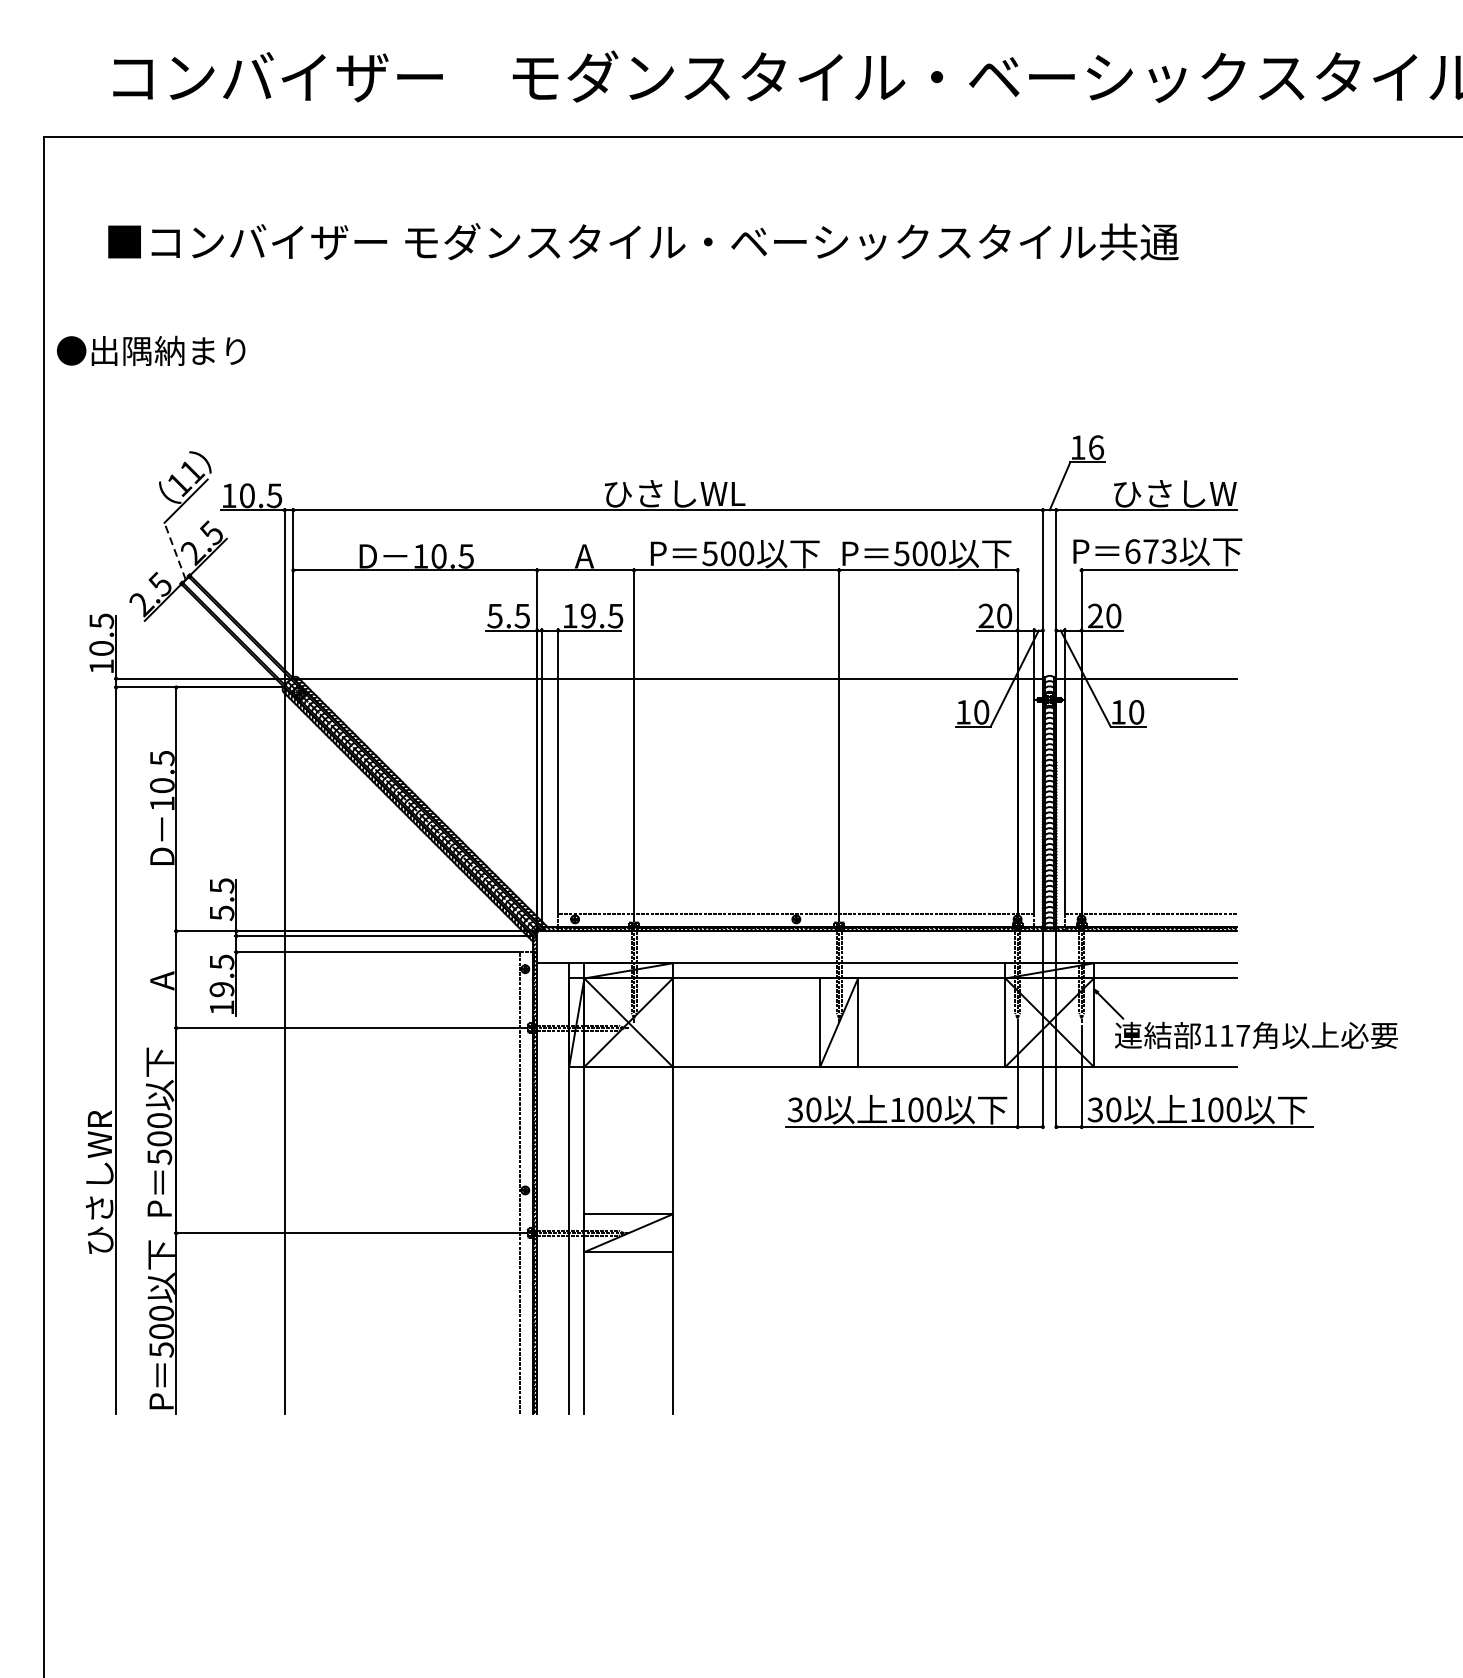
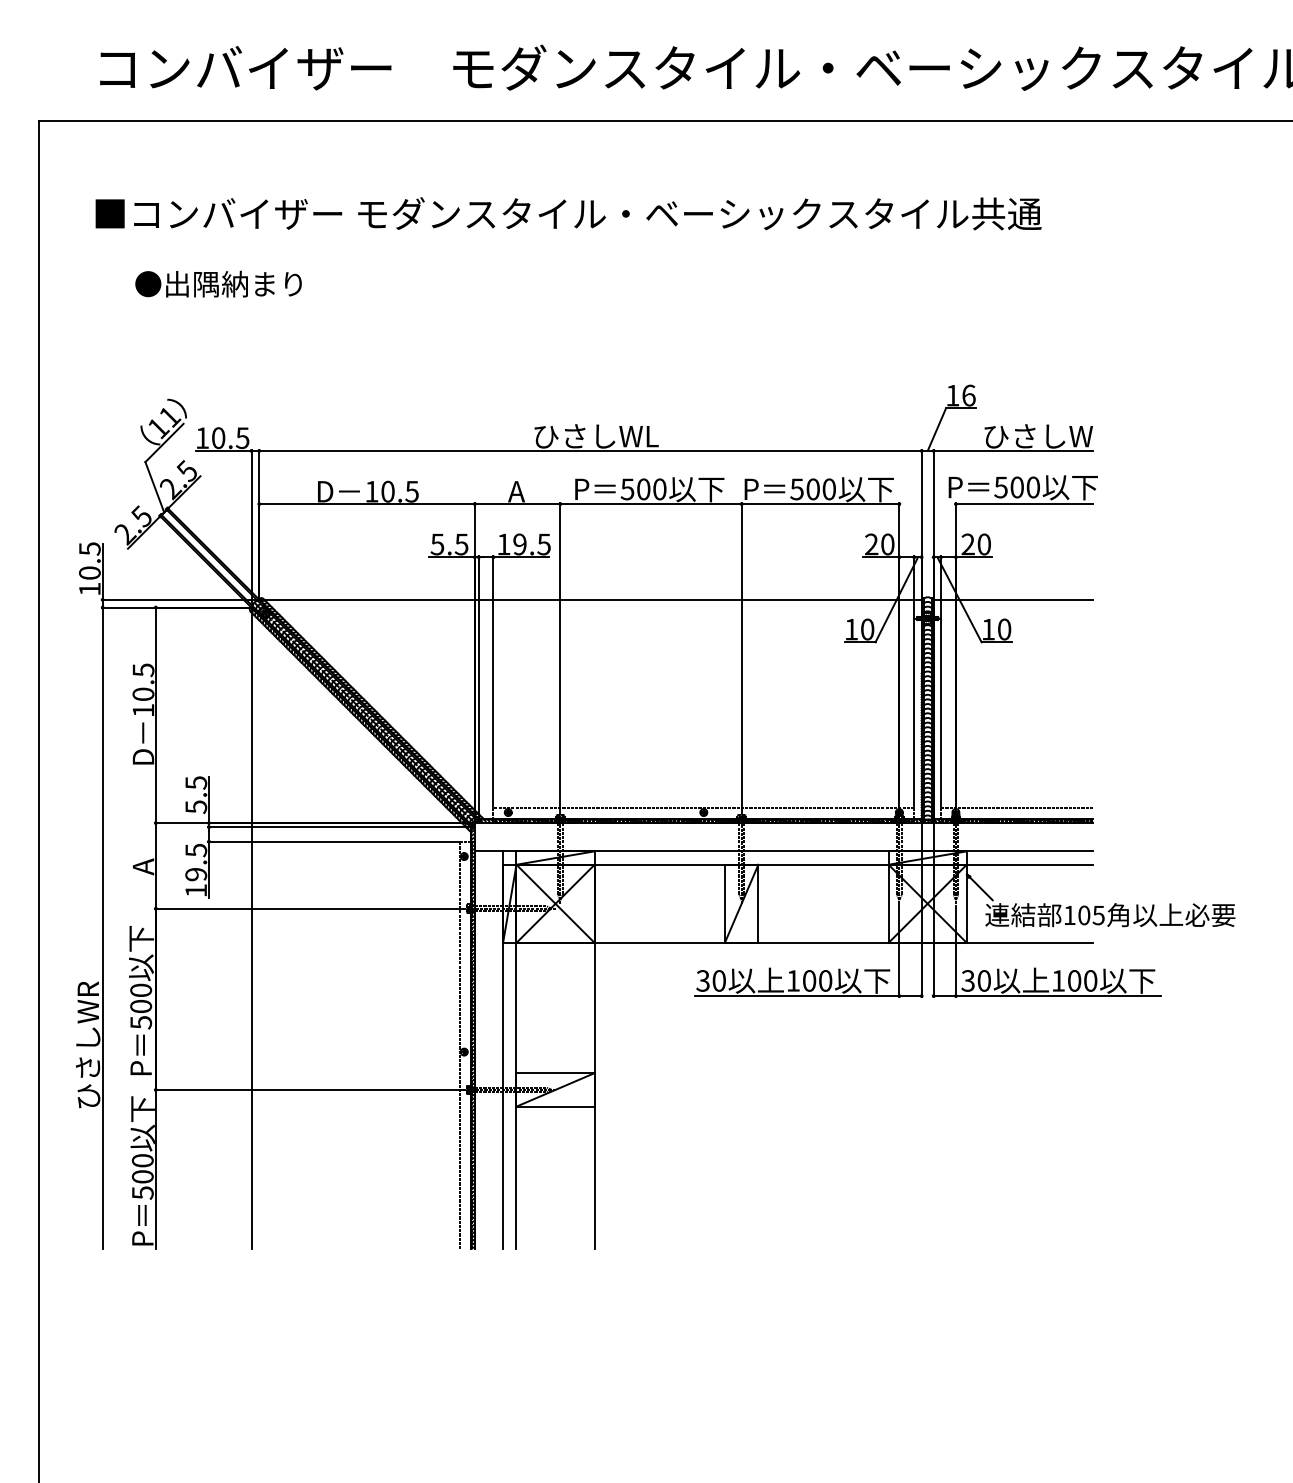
text: (151, 350) -> (218, 283), moved
line: (174, 551) -> (154, 487), dashed -> solid
text: (1150, 551) -> (1016, 487), 673 -> 500
text: (1235, 1035) -> (1091, 915), 117 -> 105

